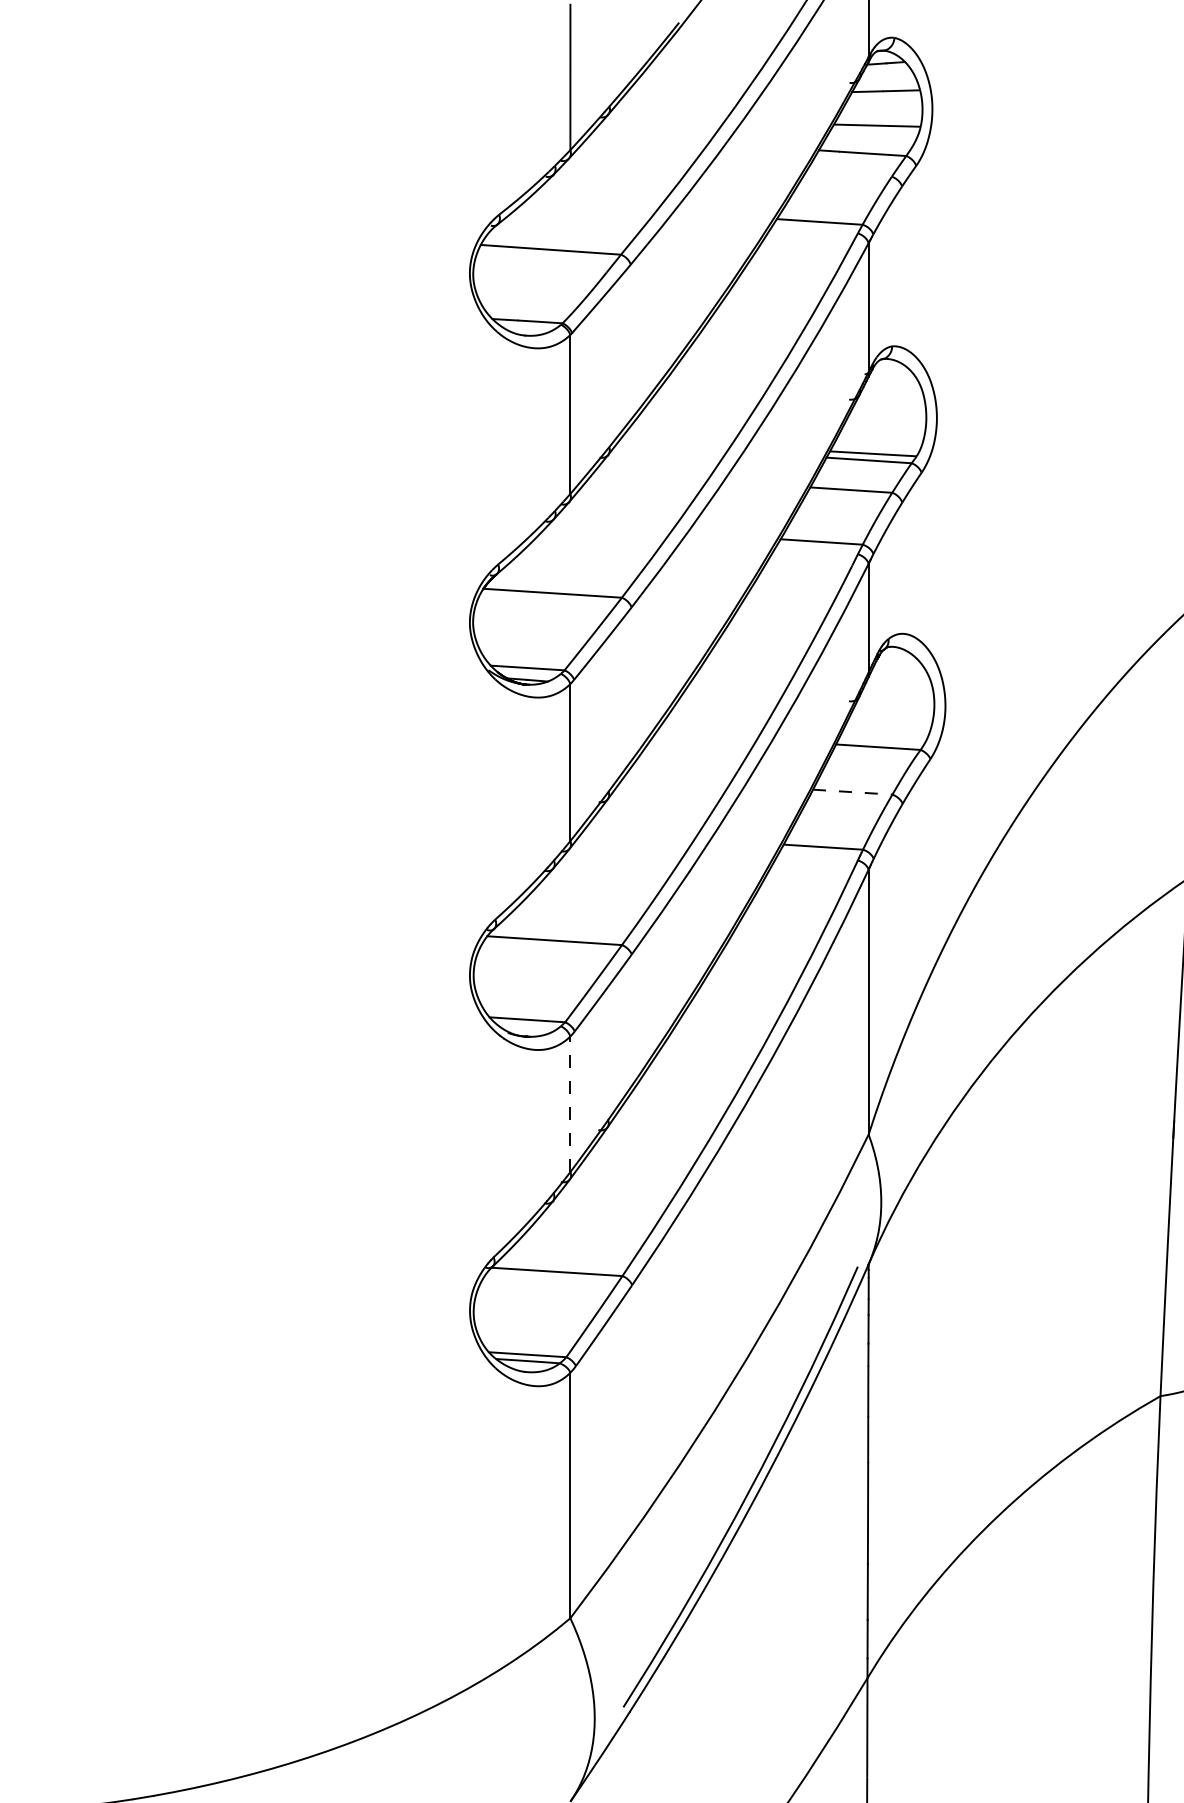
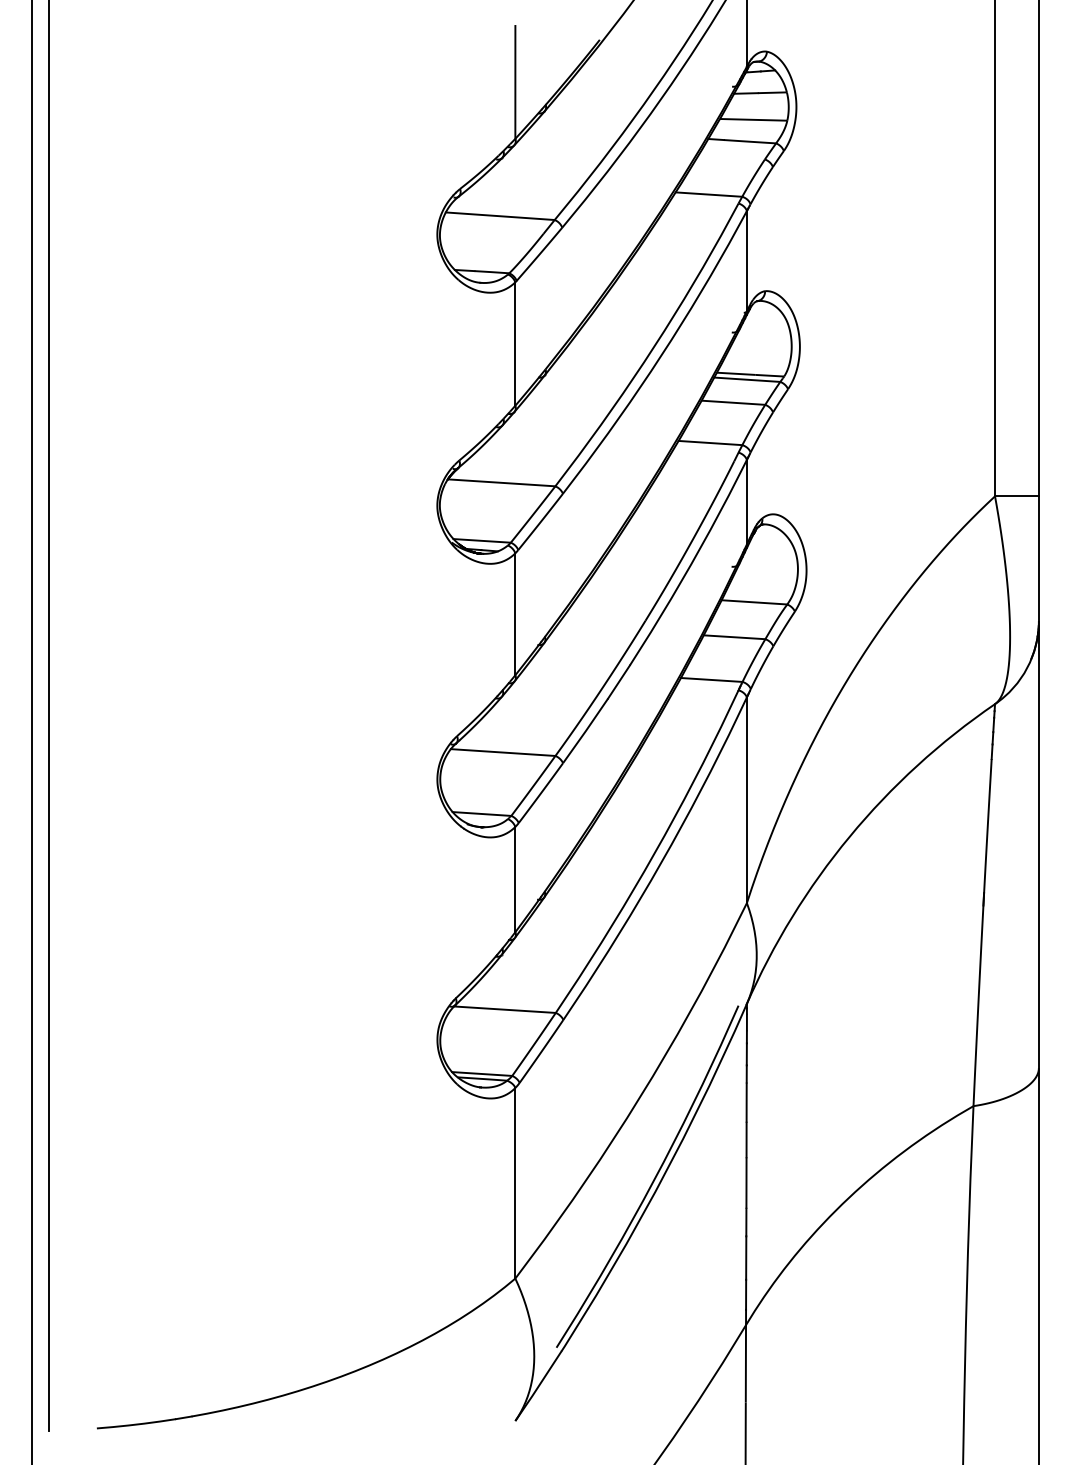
line: (852, 792) -> (734, 637), dashed -> solid
line: (570, 1104) -> (515, 879), dashed -> solid

